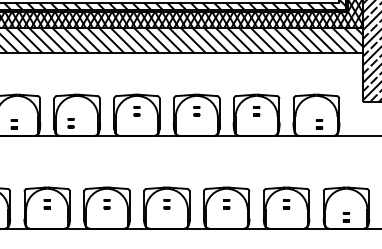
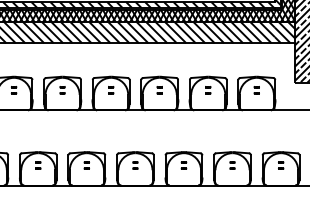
part: (70, 123) -> (62, 90), moved
part: (13, 124) -> (13, 90), moved
part: (319, 124) -> (256, 90), moved
part: (346, 217) -> (281, 165), moved

